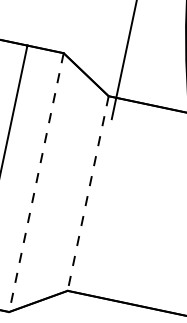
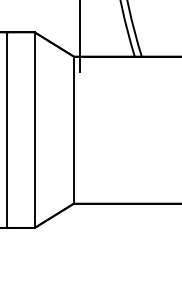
line: (35, 183) -> (34, 130), dashed -> solid
line: (87, 193) -> (73, 130), dashed -> solid

